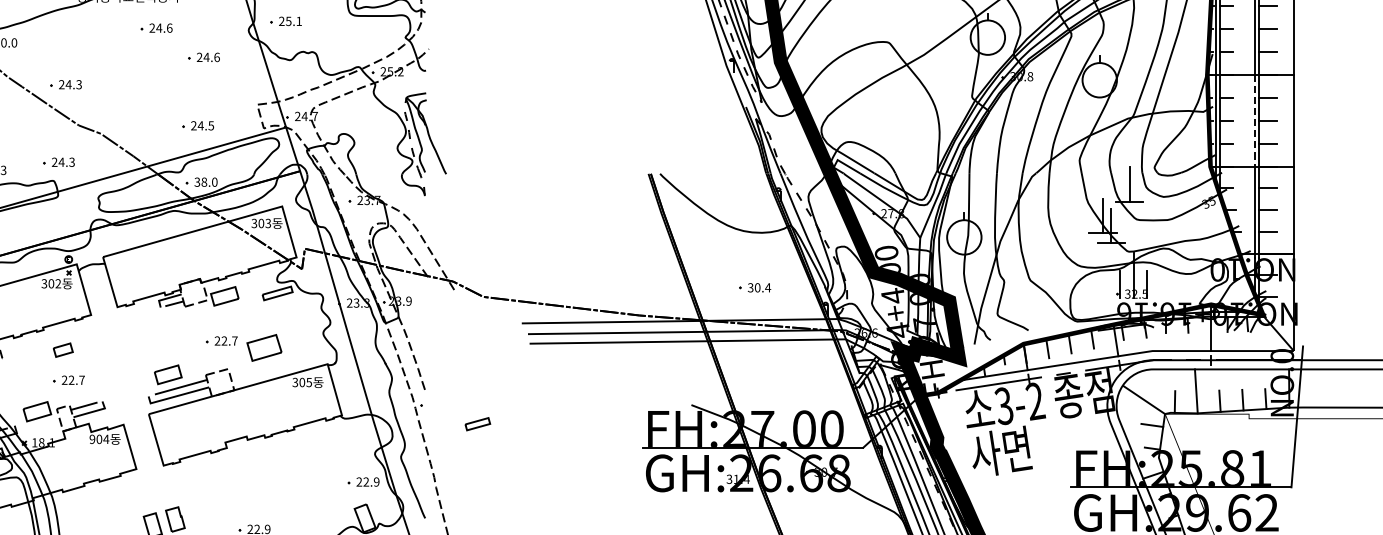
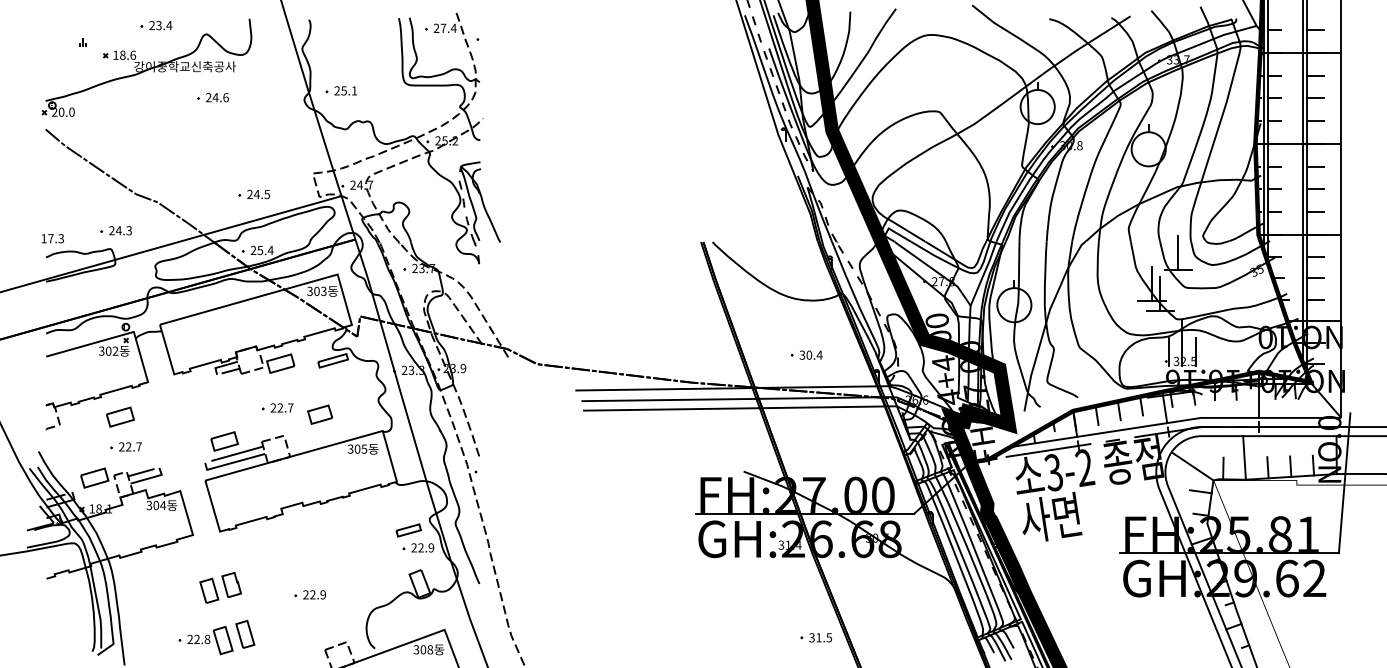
part: (203, 57) -> (259, 126), removed
part: (65, 84) -> (122, 153), removed
line: (1254, 120) -> (1302, 189), dashed -> solid
text: (205, 182) -> (261, 250), 38.0 -> 25.4
part: (264, 347) -> (320, 414), size x0.71
part: (63, 349) -> (120, 416), size x1.43
part: (477, 424) -> (408, 530), moved
text: (92, 439) -> (149, 505), 904 -> 304

